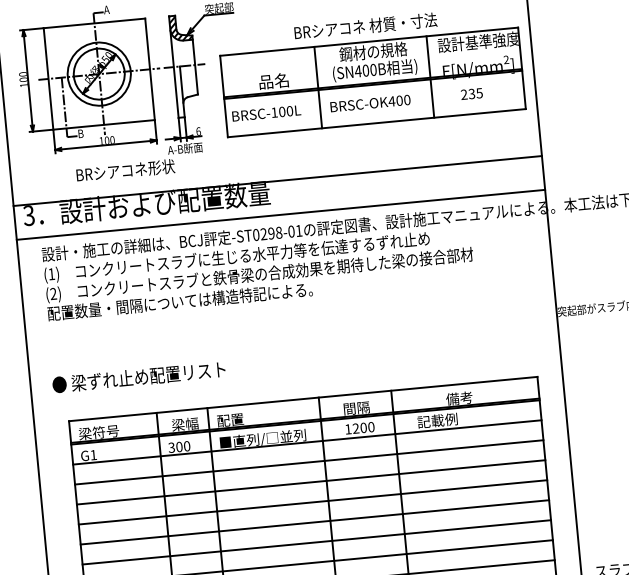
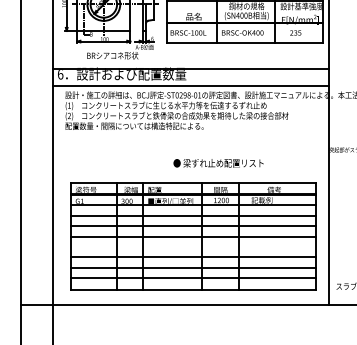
text: (28, 216) -> (60, 74), 3 -> 6
text: (138, 377) -> (218, 163), moved
line: (314, 521) -> (193, 246), removed

